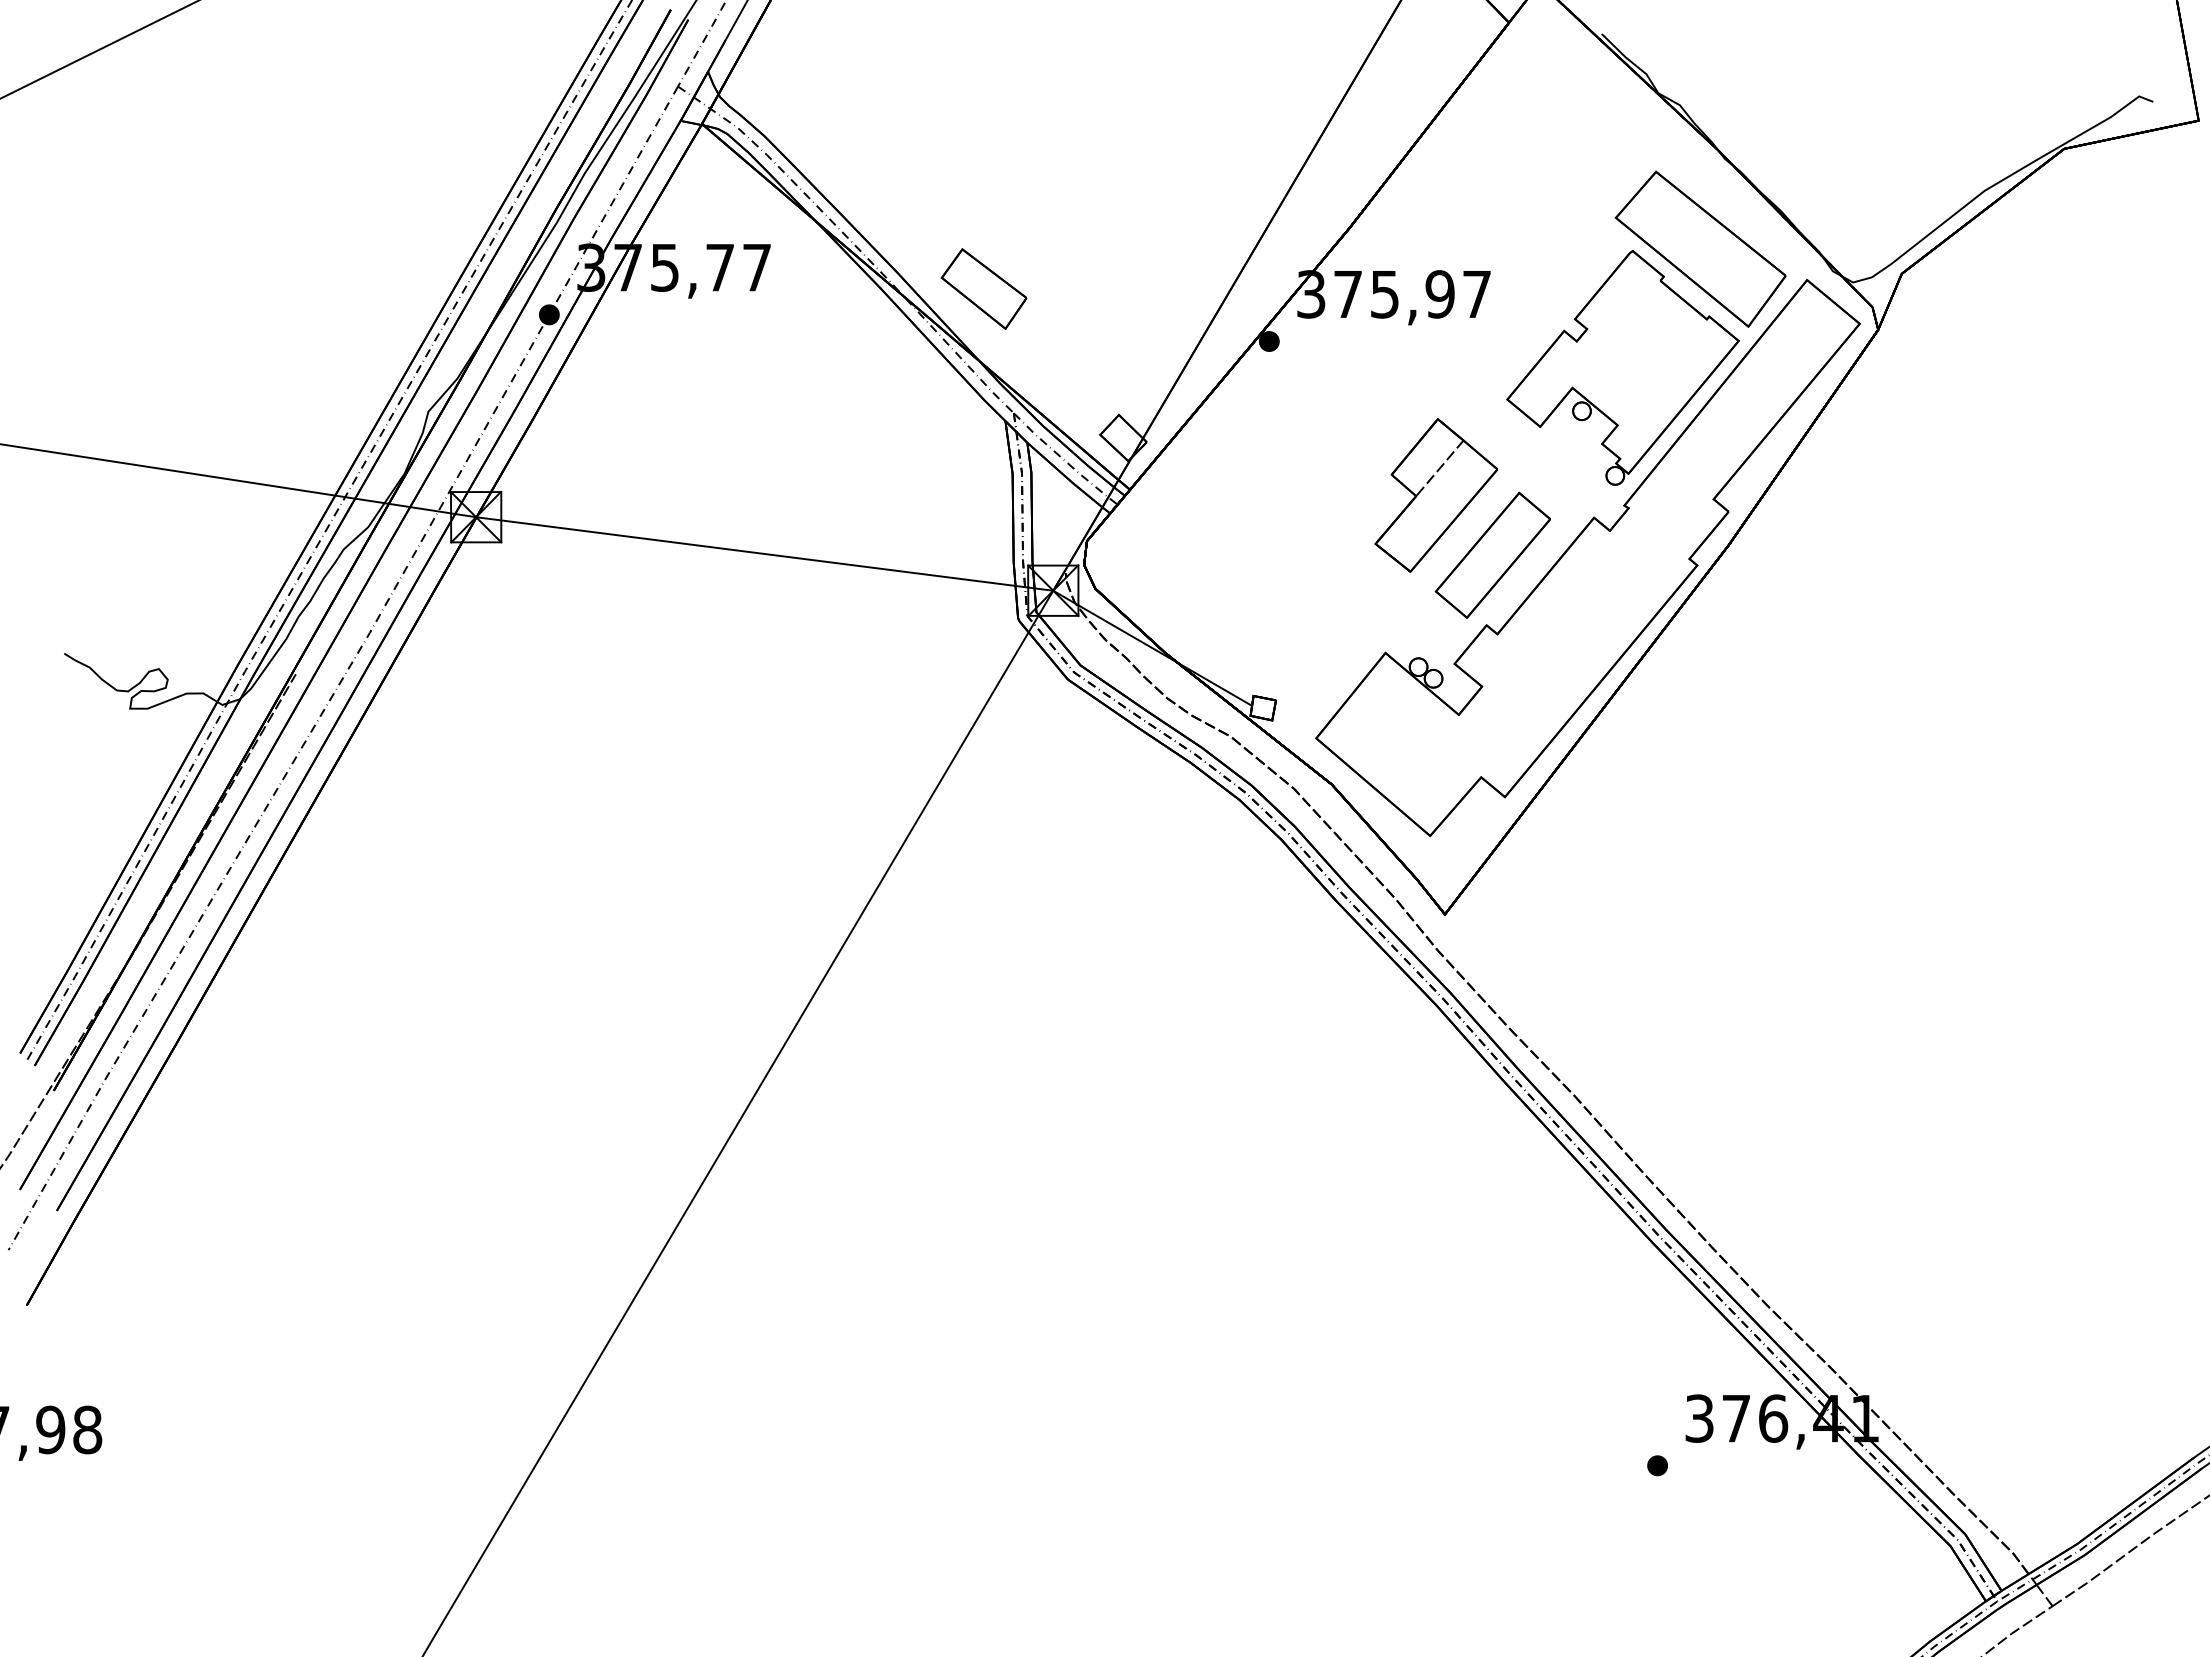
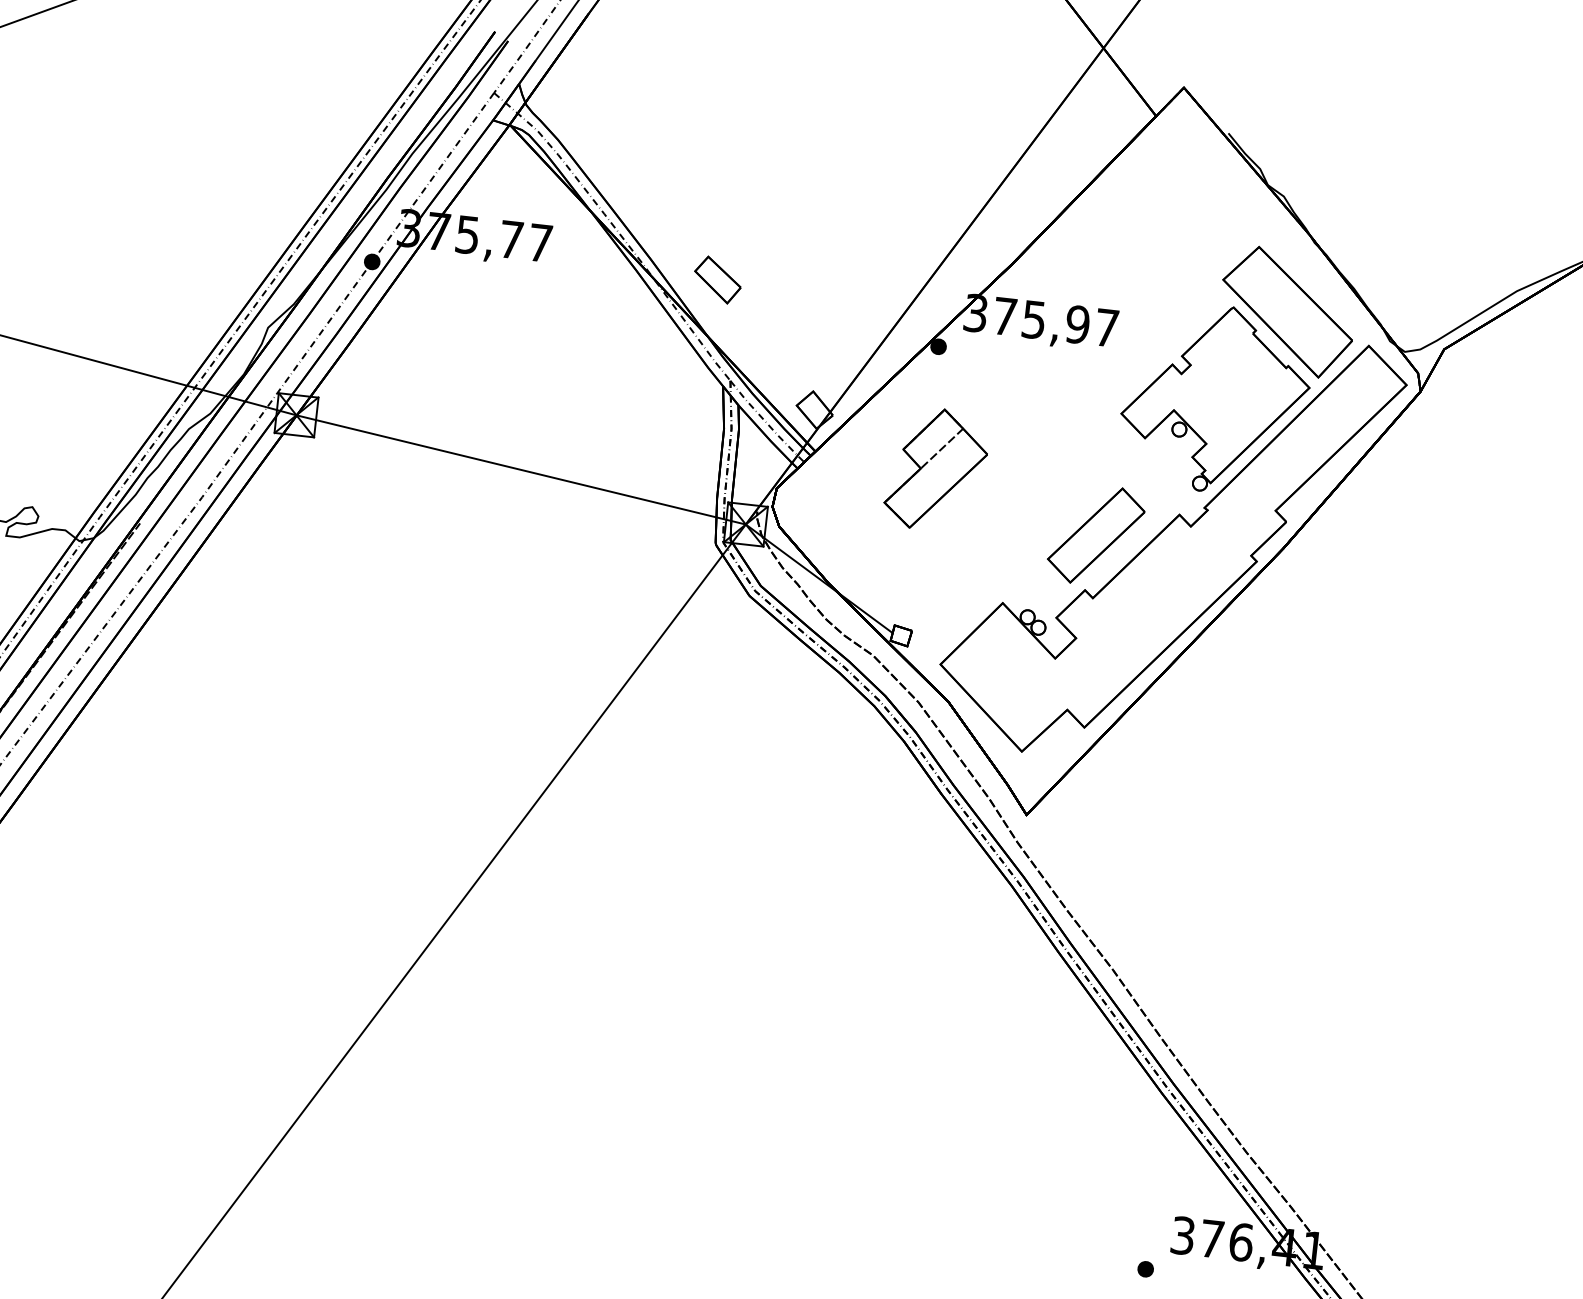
part: (983, 288) -> (717, 279), size x0.7
part: (1435, 495) -> (936, 469), moved

